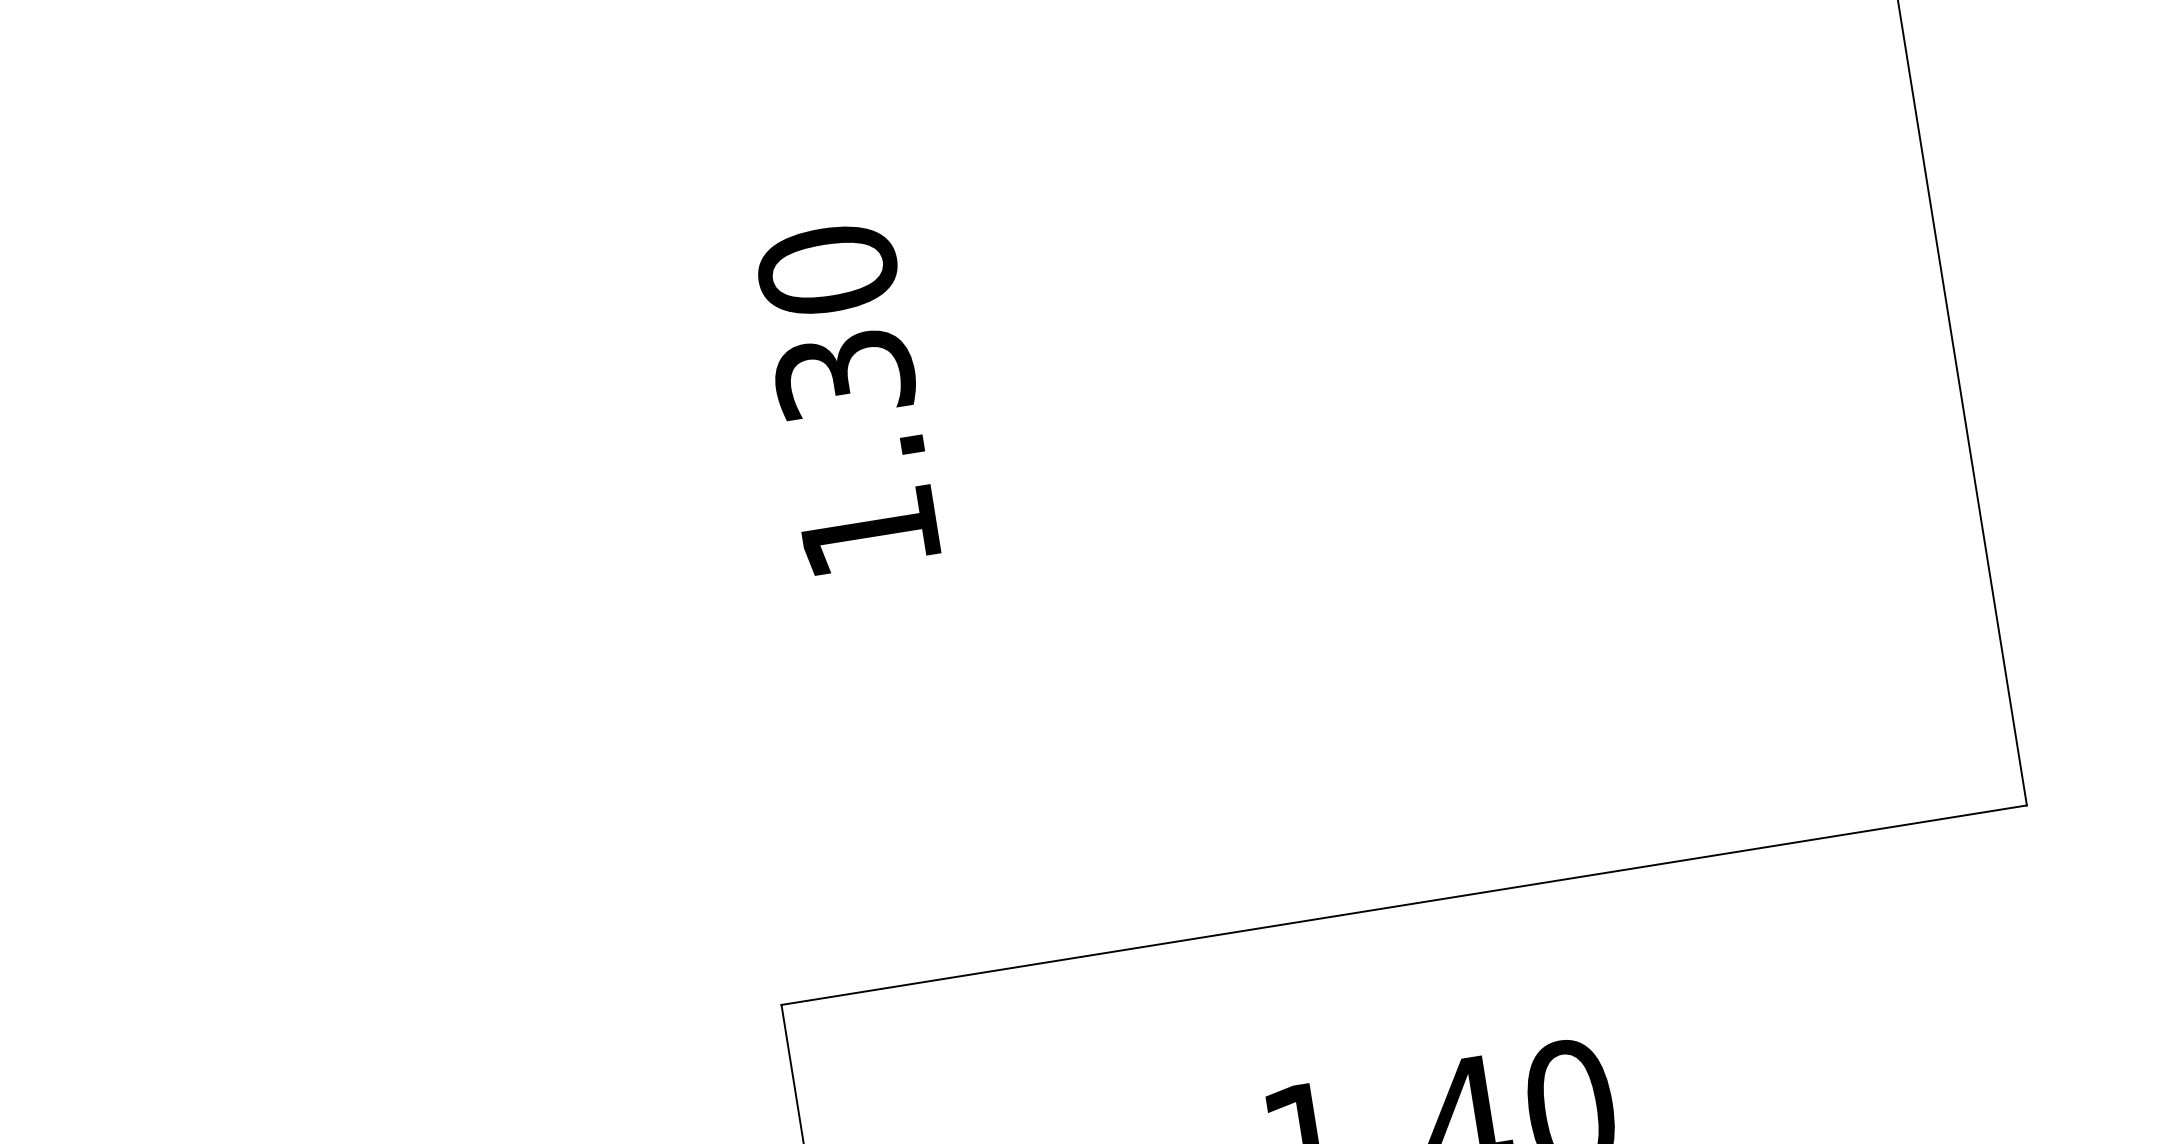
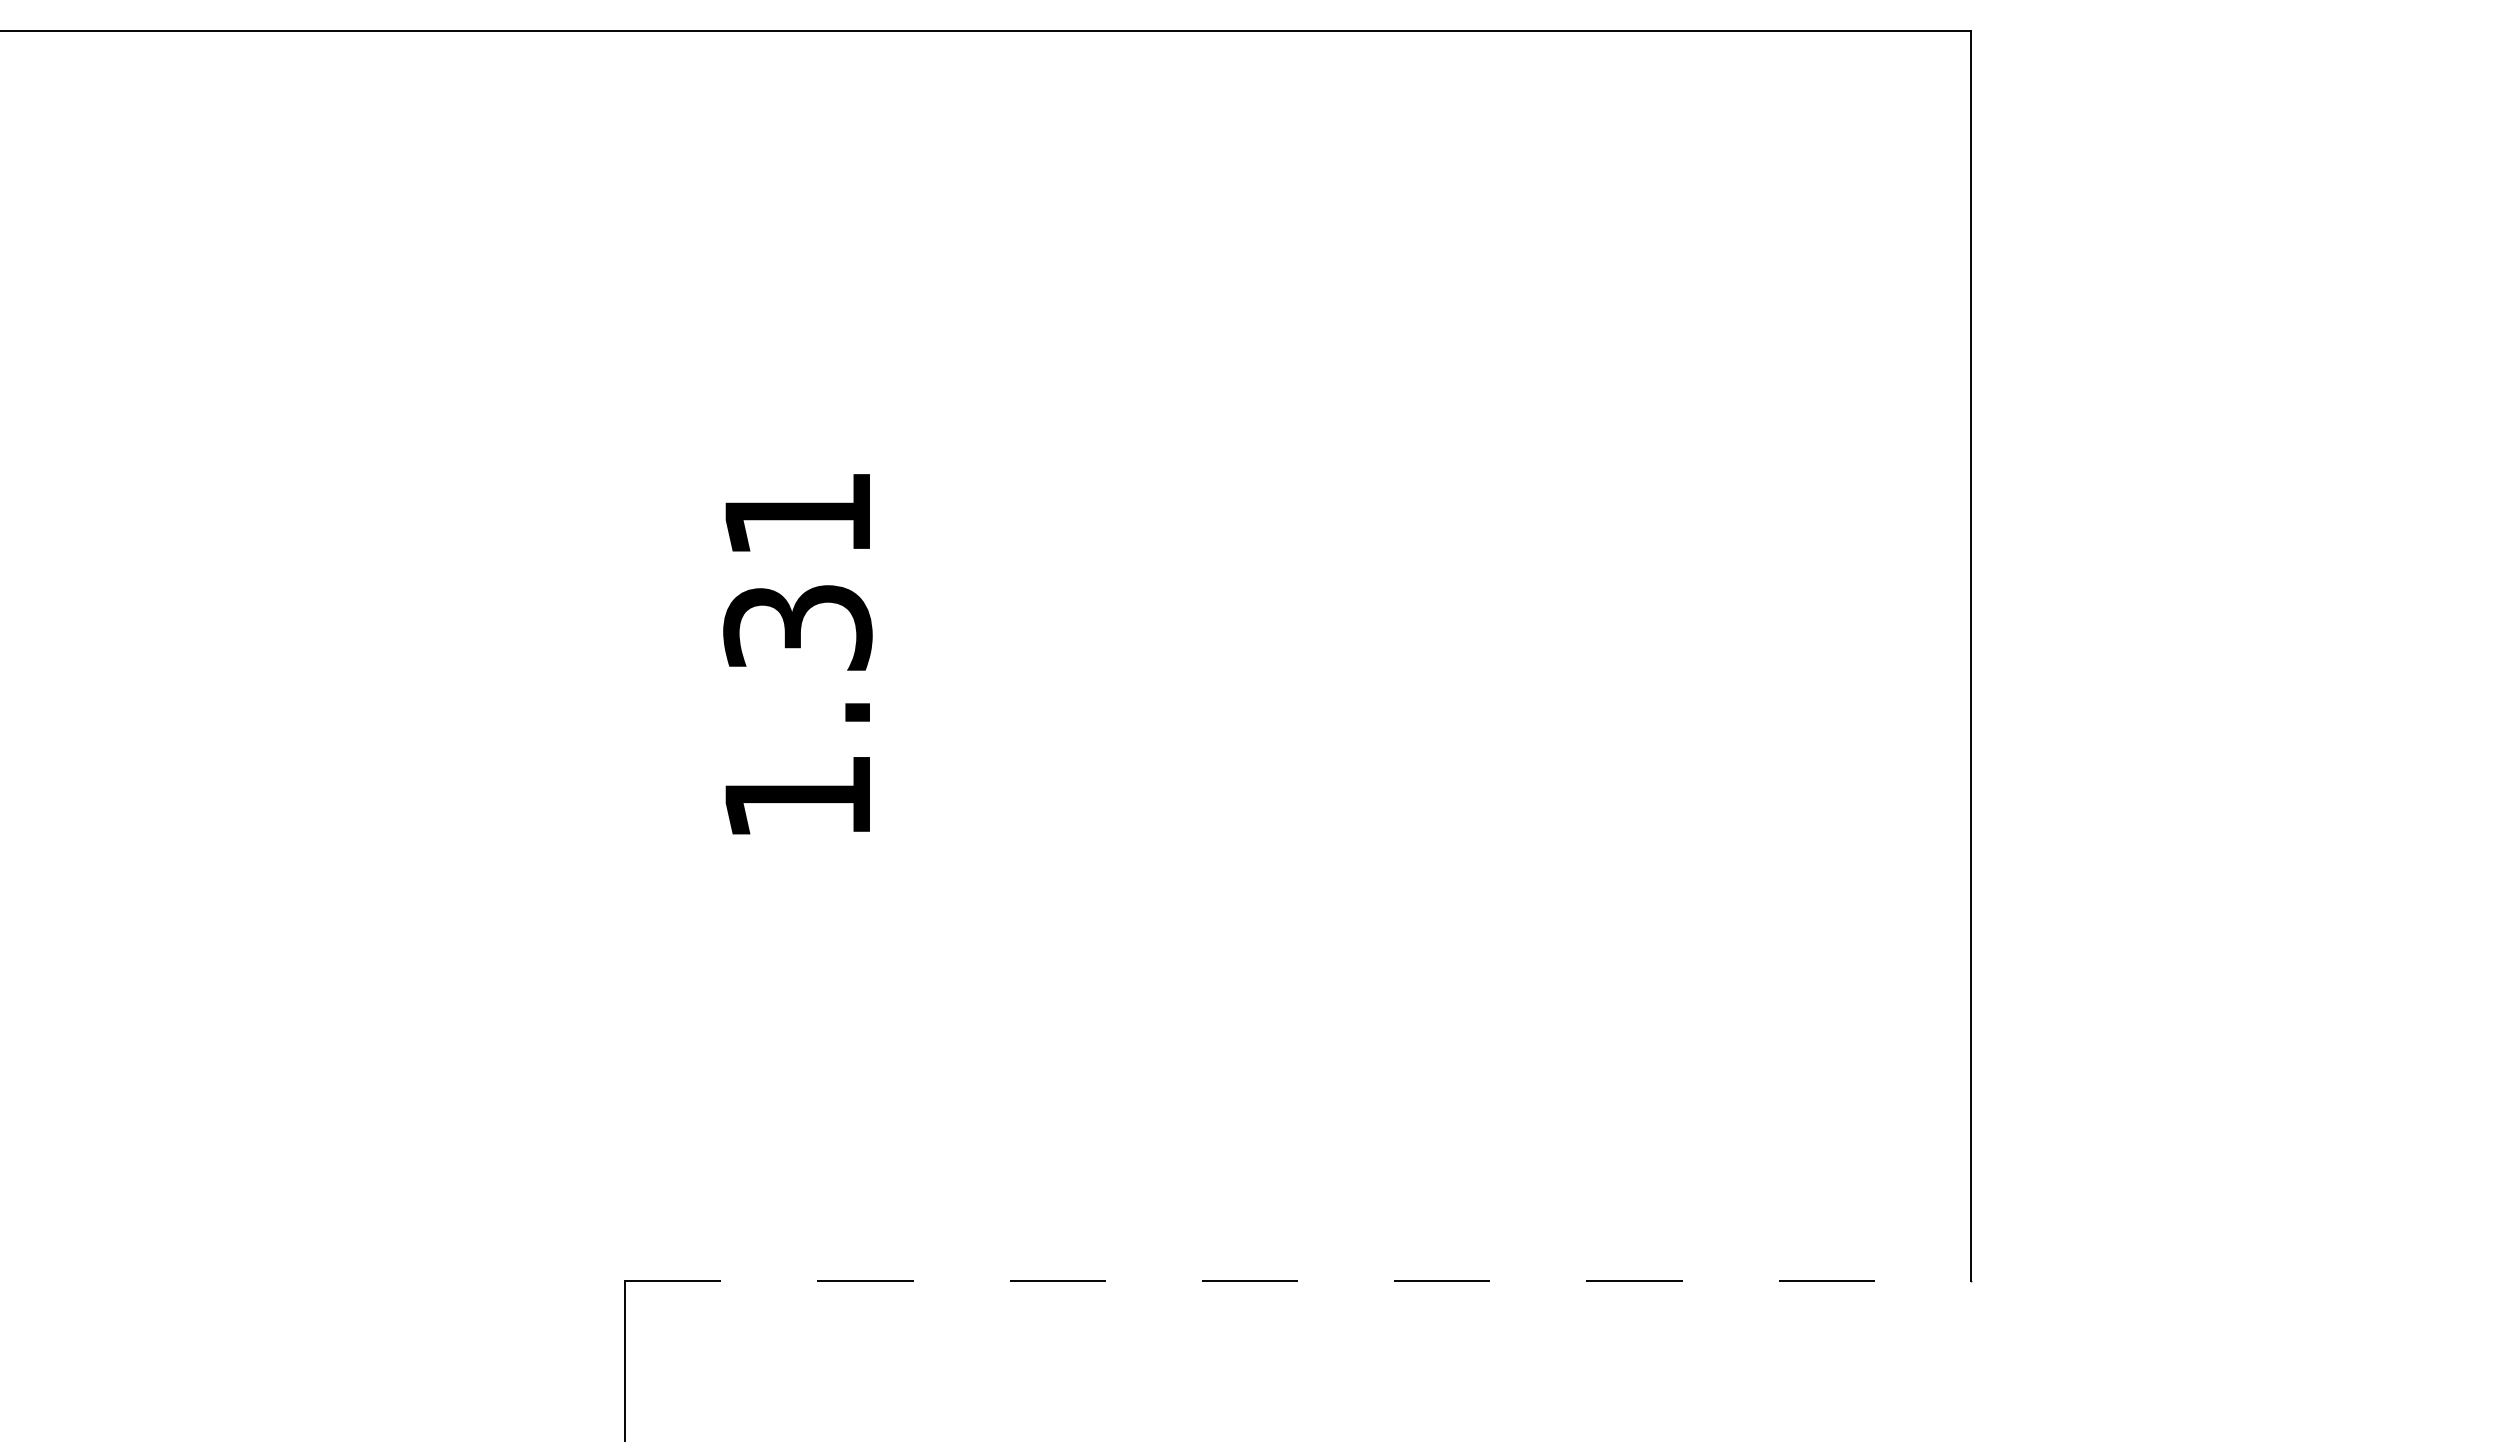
text: (827, 270) -> (797, 514), 1.30 -> 1.31
line: (1404, 904) -> (1298, 1280), solid -> dashed

